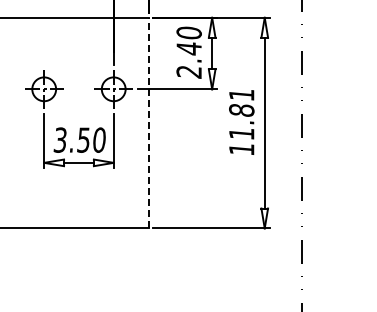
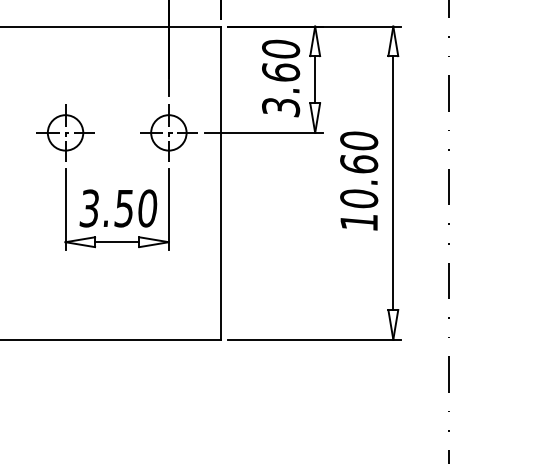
text: (188, 60) -> (280, 90), 2.40 -> 3.60
text: (241, 113) -> (358, 168), 11.81 -> 10.60
line: (148, 122) -> (220, 182), dashed -> solid

